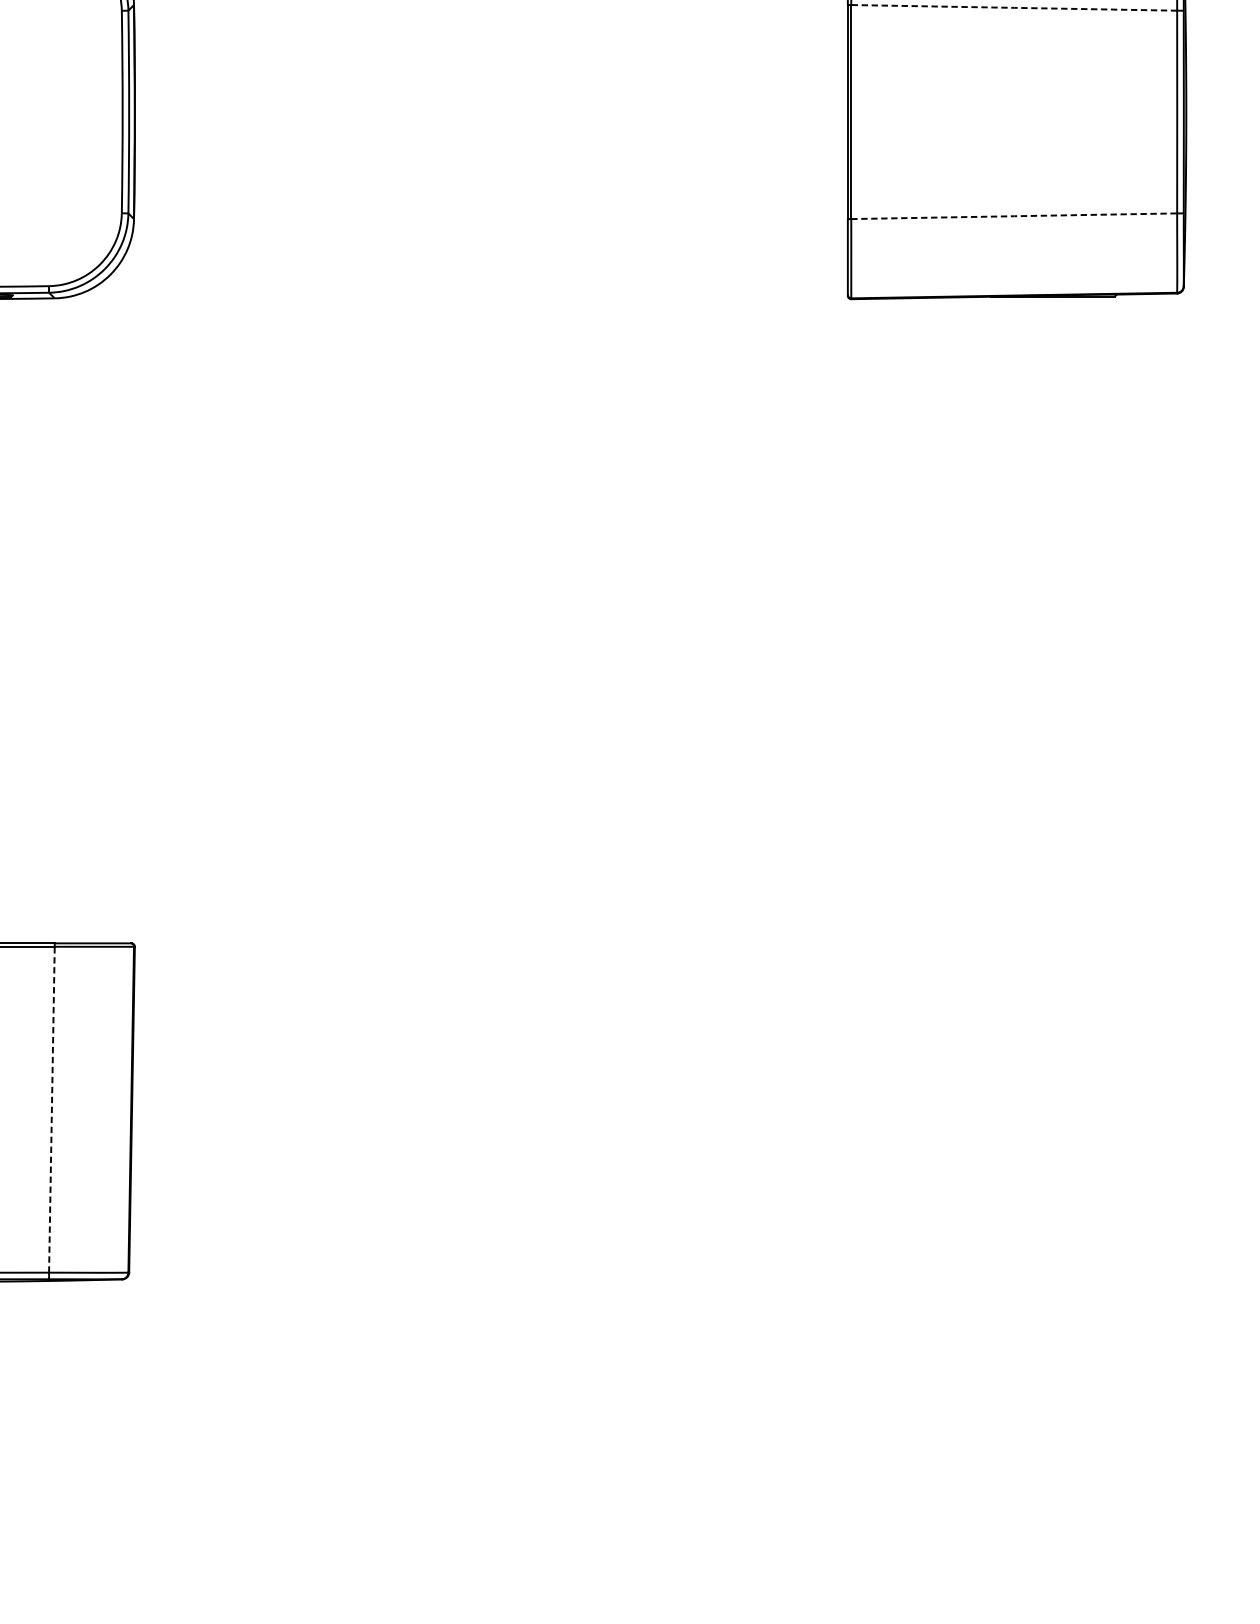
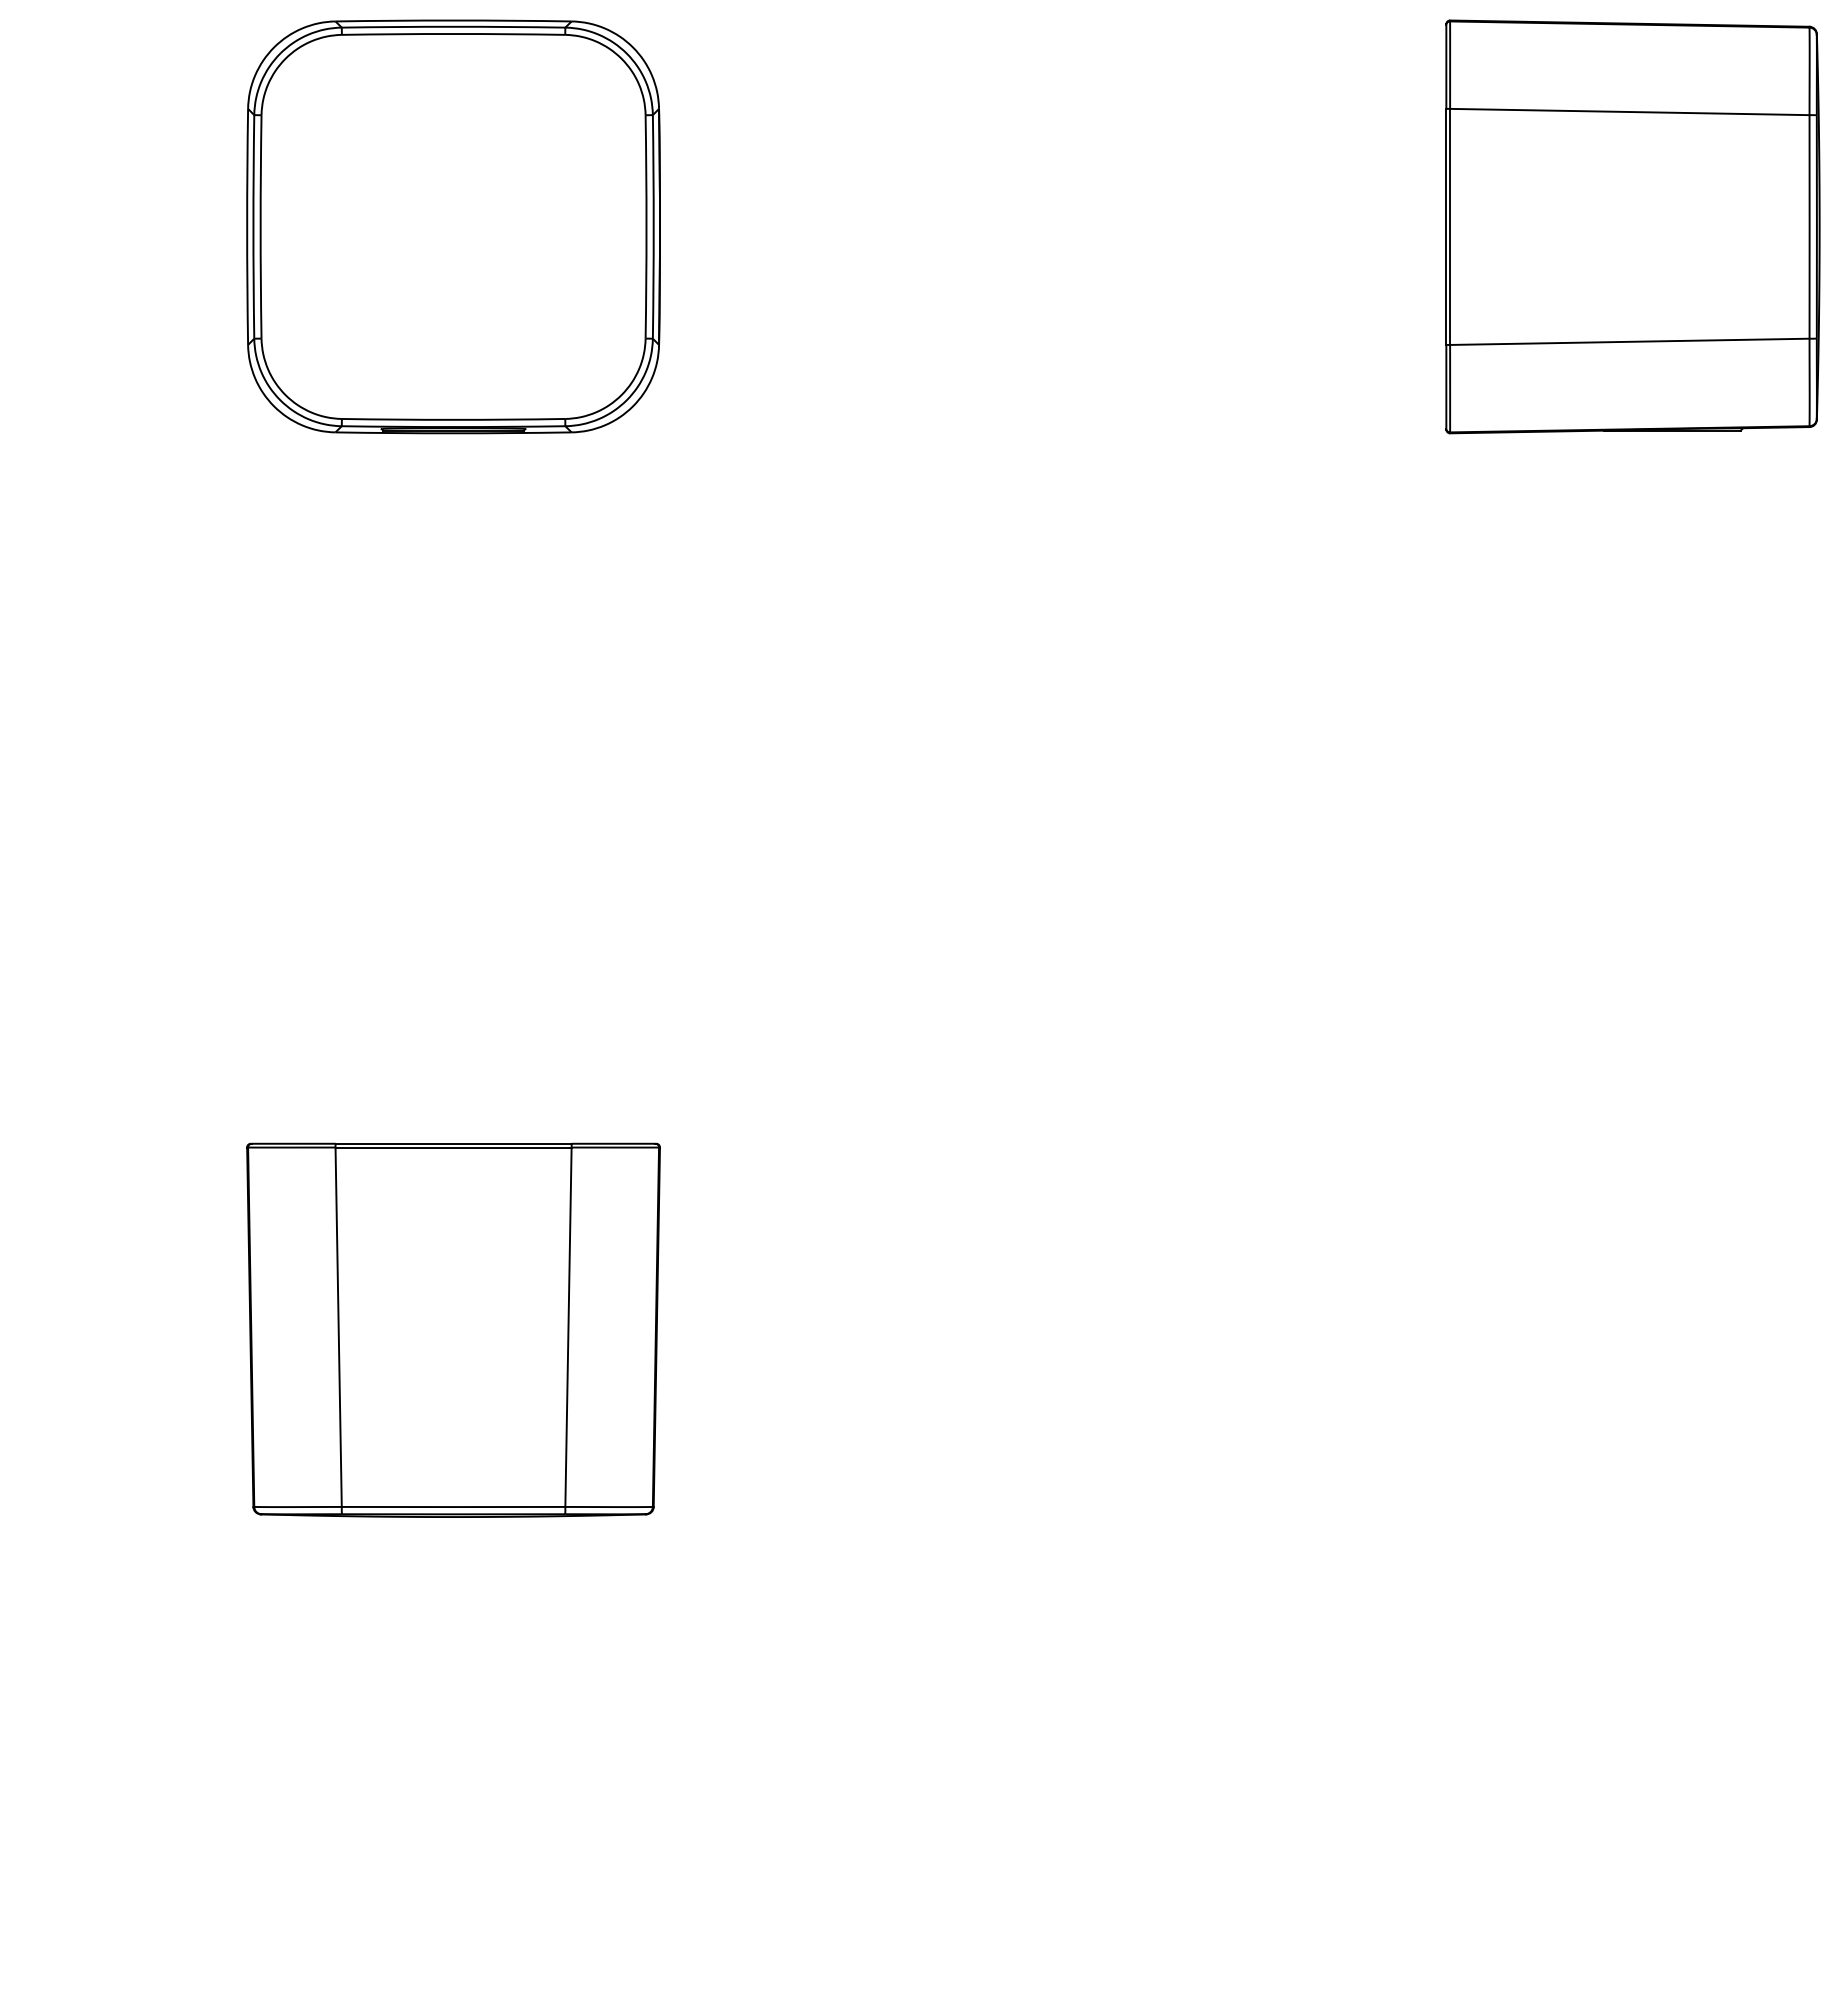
line: (1014, 8) -> (1630, 112), dashed -> solid
line: (1014, 215) -> (1630, 341), dashed -> solid
line: (51, 1109) -> (568, 1327), dashed -> solid

